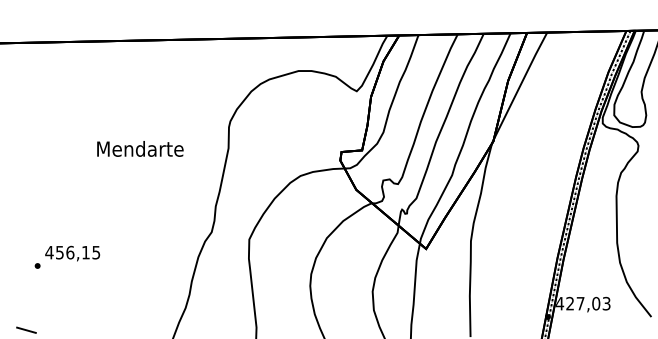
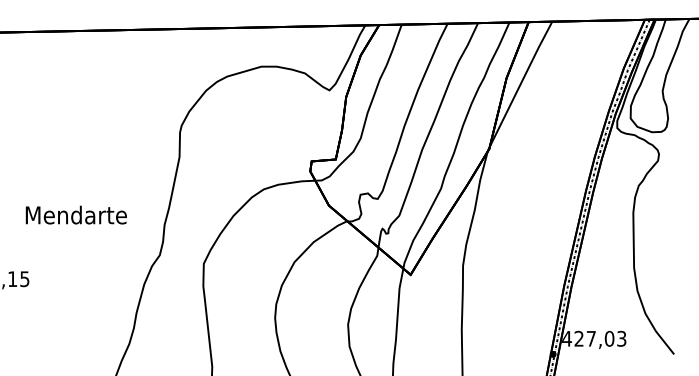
text: (140, 148) -> (76, 214), moved

